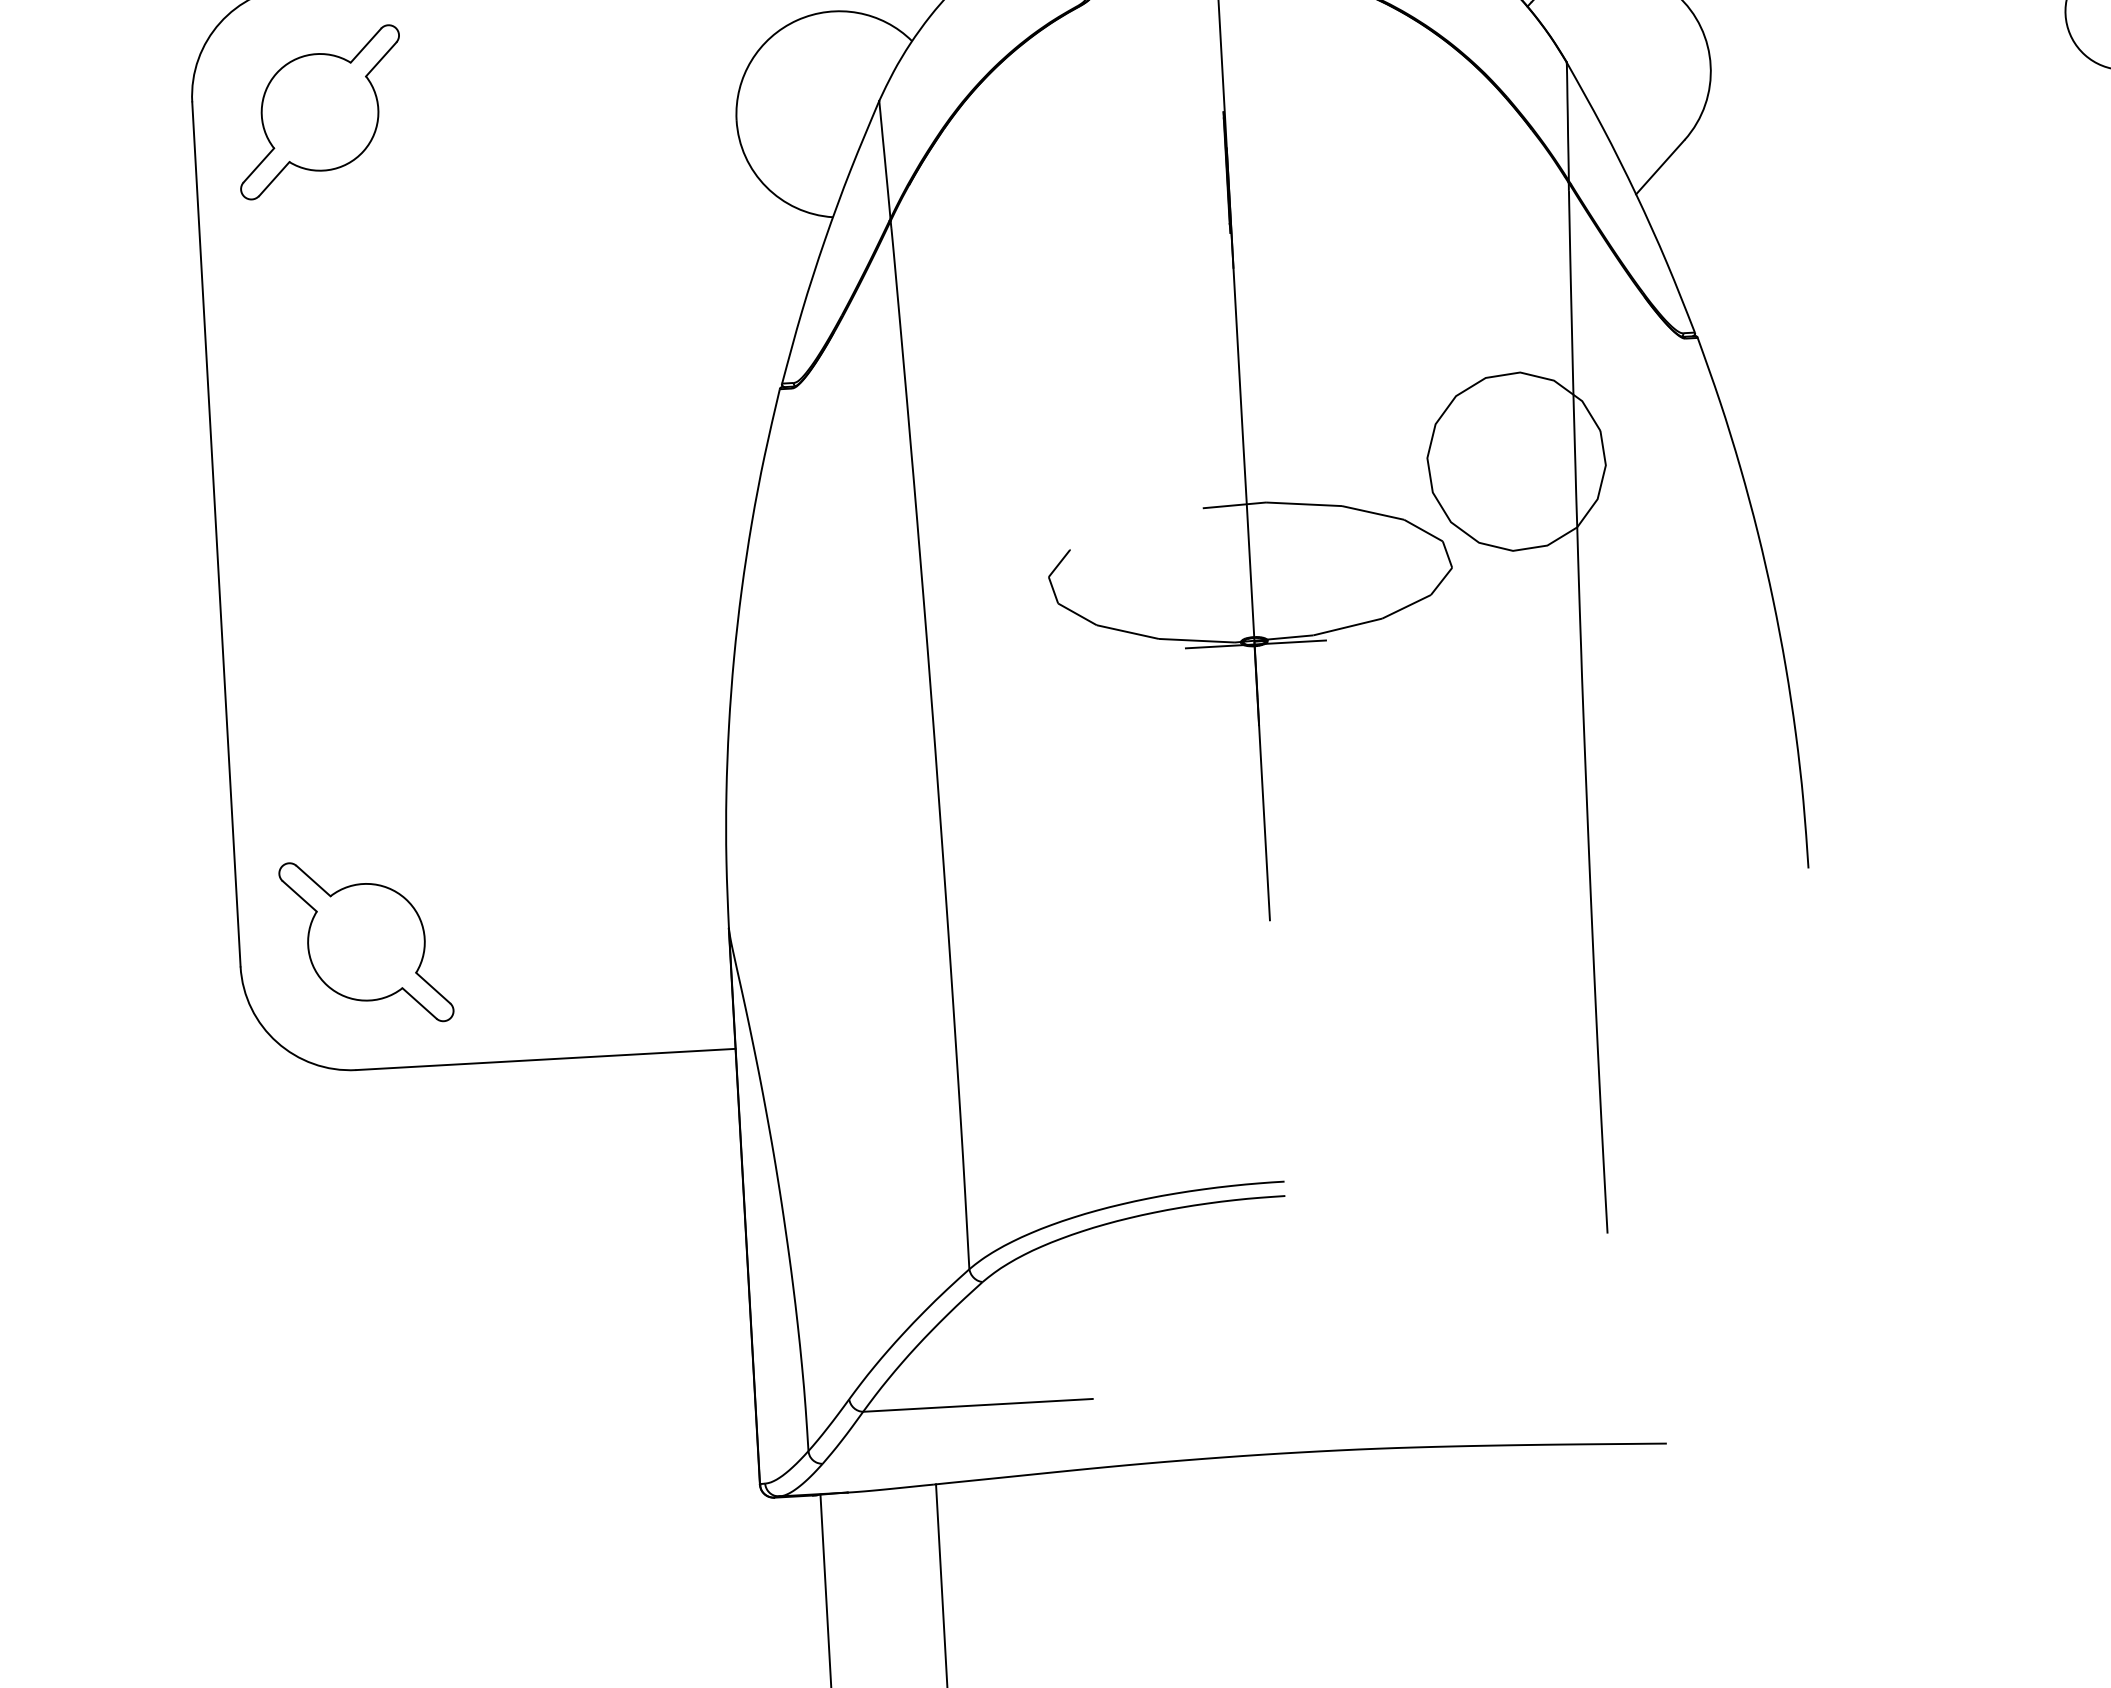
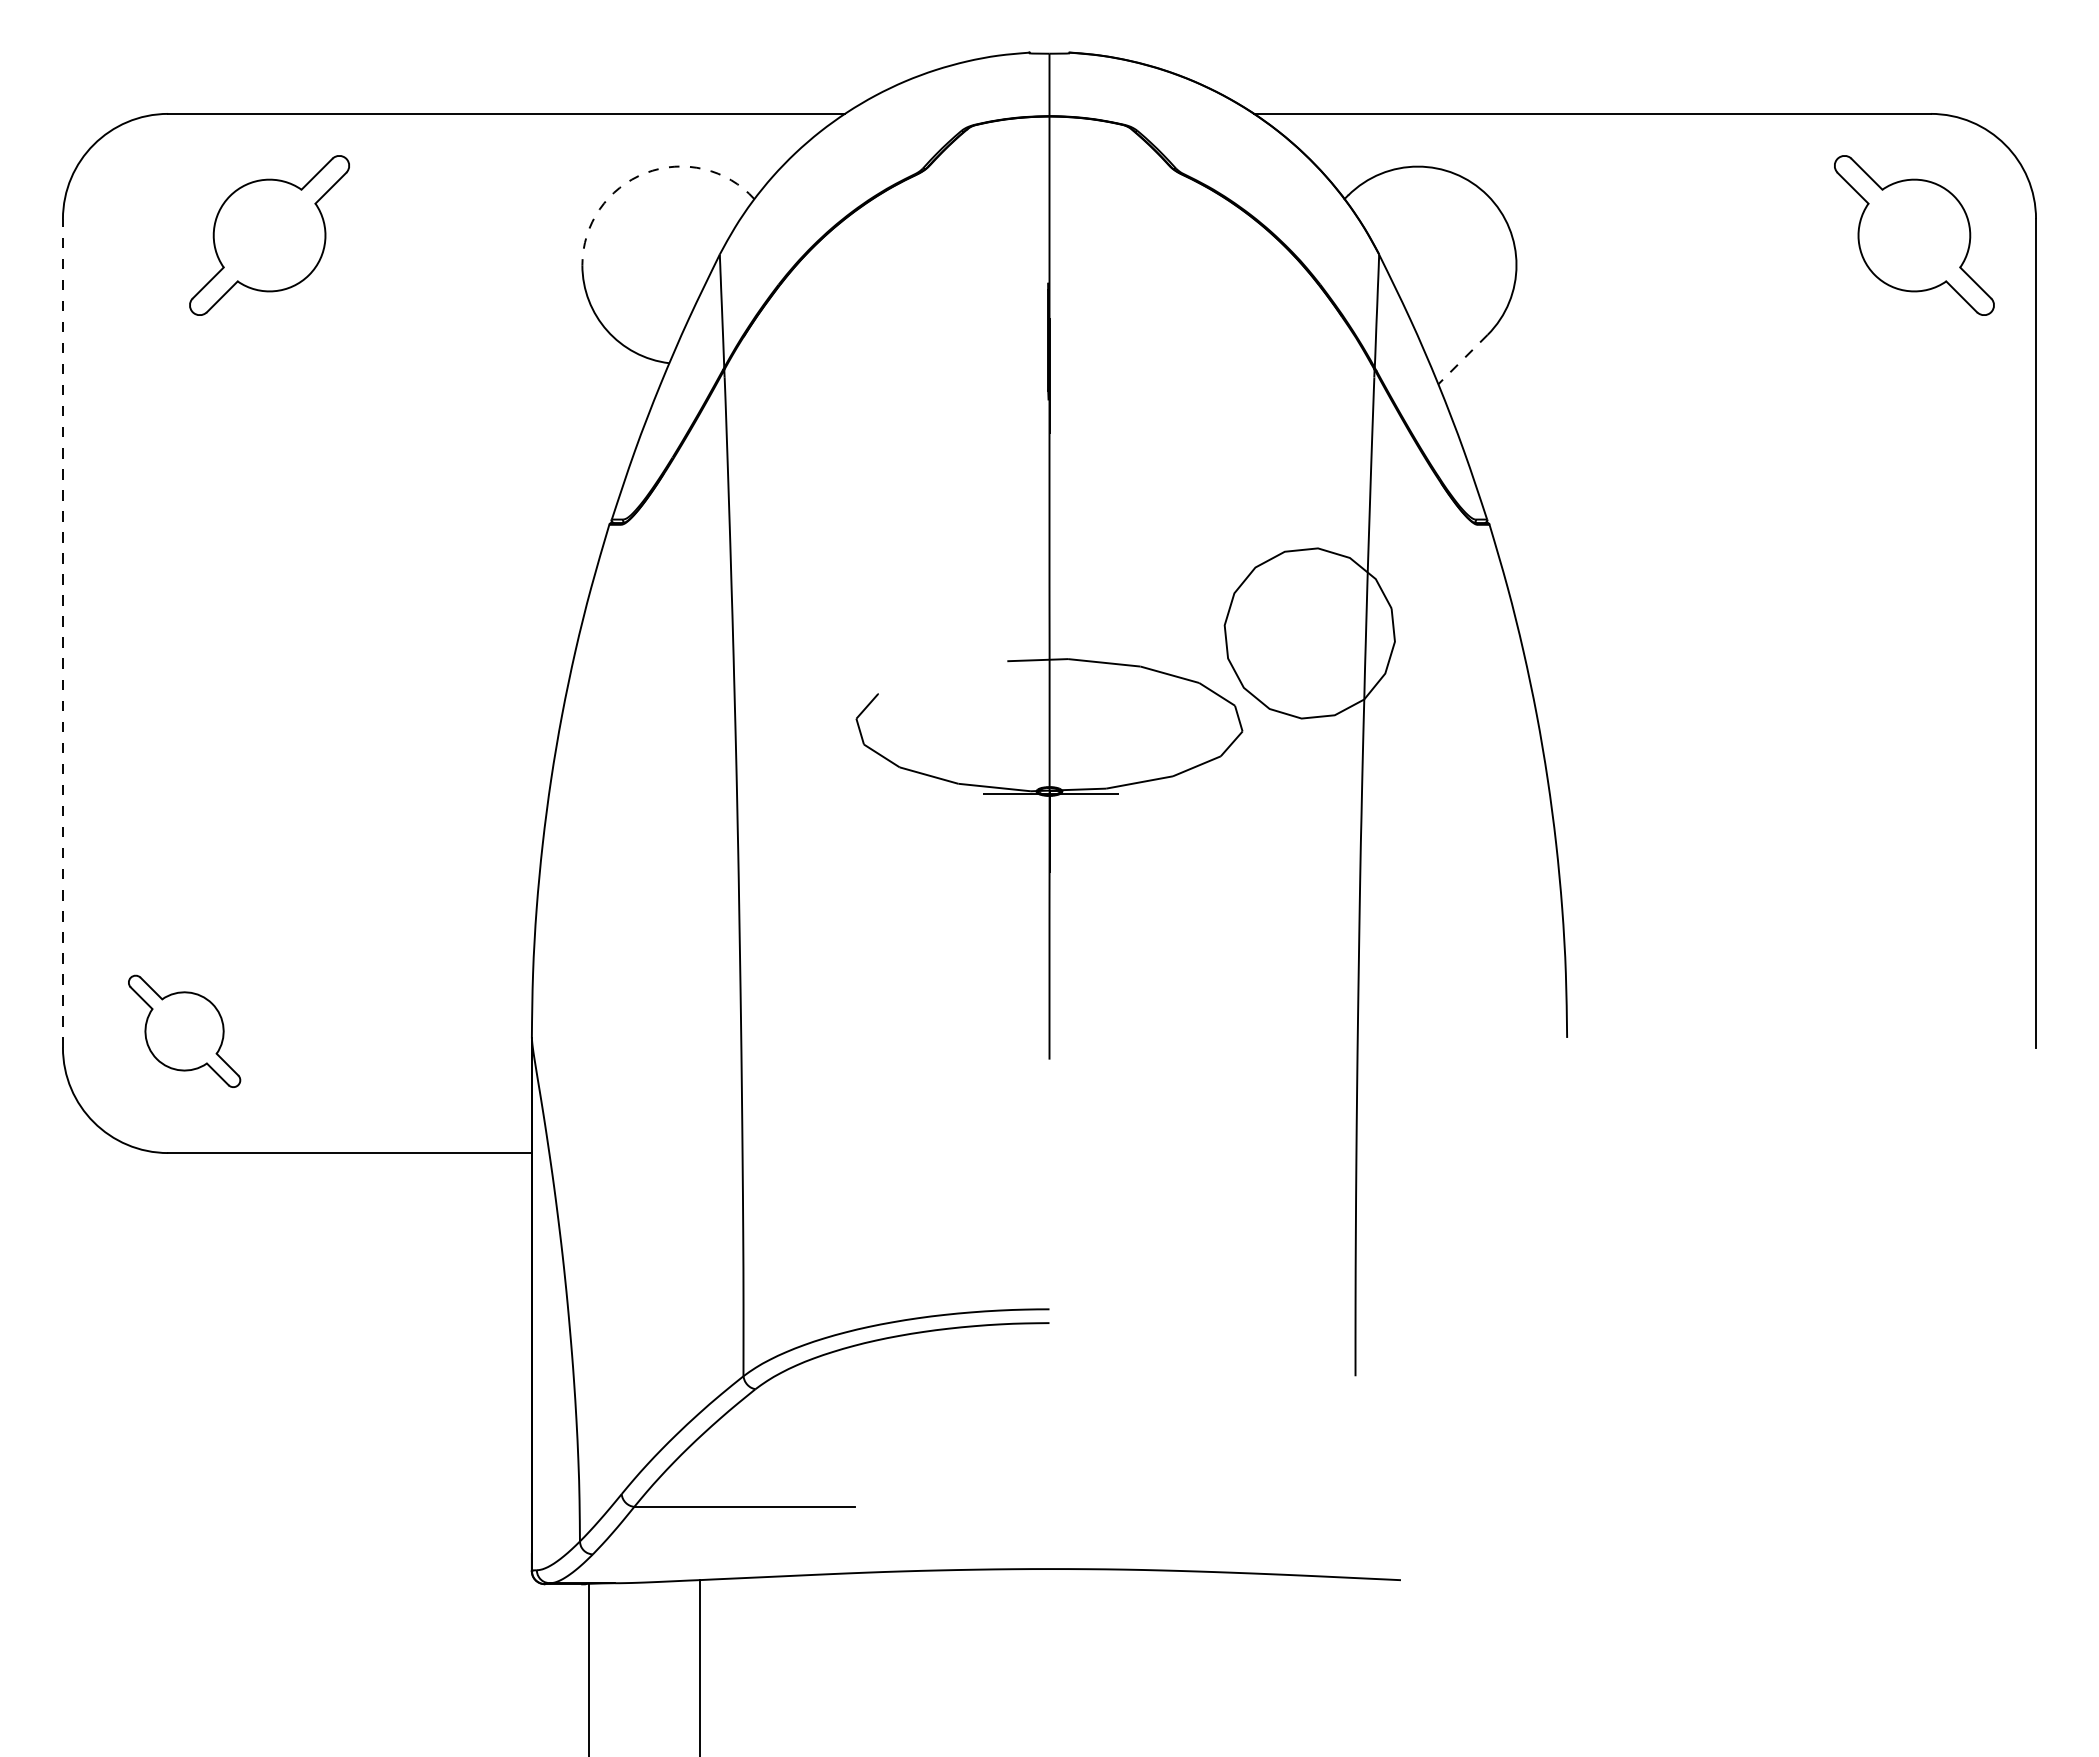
arc: (797, 20) -> (645, 173), solid -> dashed
part: (319, 112) -> (269, 235), moved
line: (1659, 167) -> (1462, 359), solid -> dashed
line: (215, 533) -> (62, 632), solid -> dashed
part: (366, 942) -> (184, 1031), size x0.7

